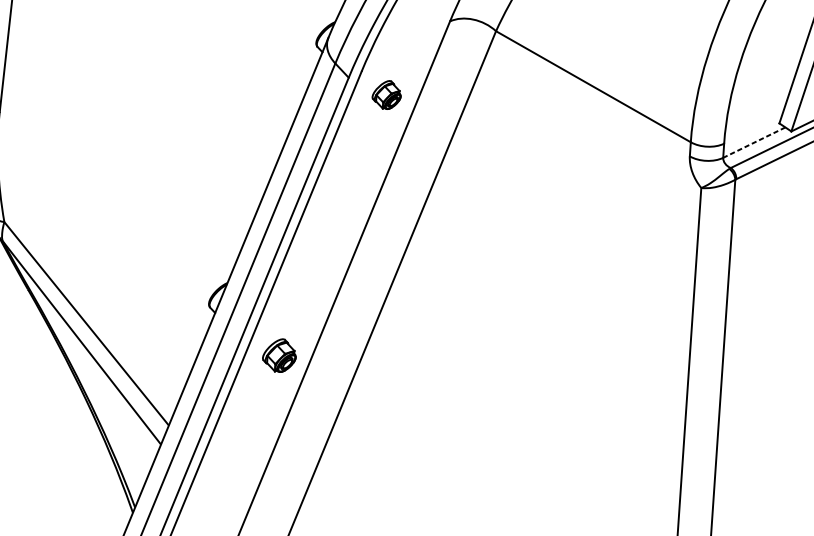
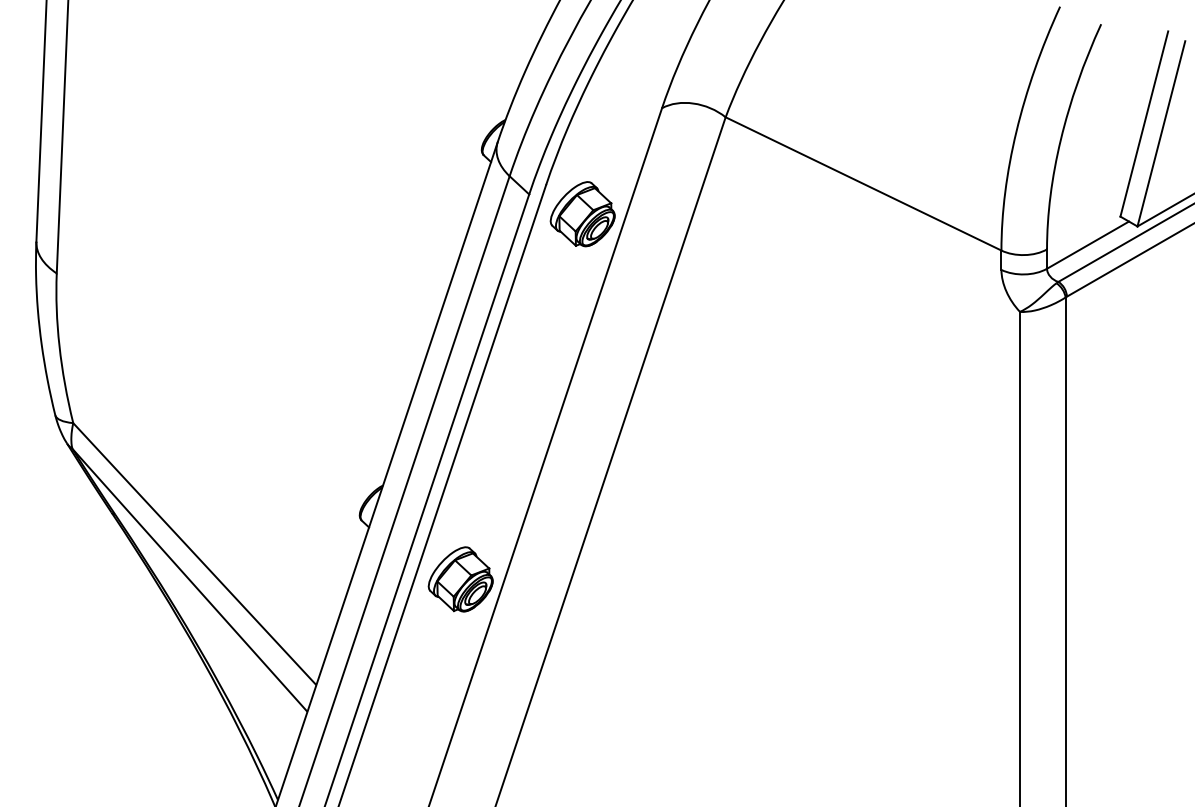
part: (386, 95) -> (582, 214), size x1.67
line: (753, 142) -> (1087, 245), dashed -> solid
part: (279, 355) -> (460, 579), size x1.43

